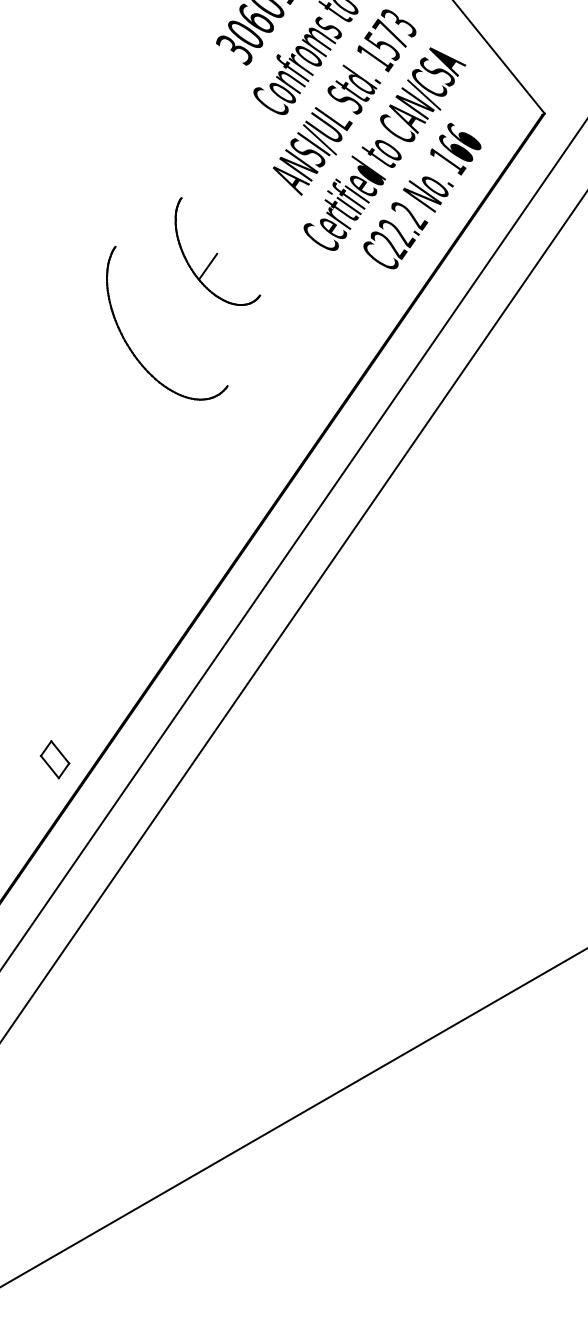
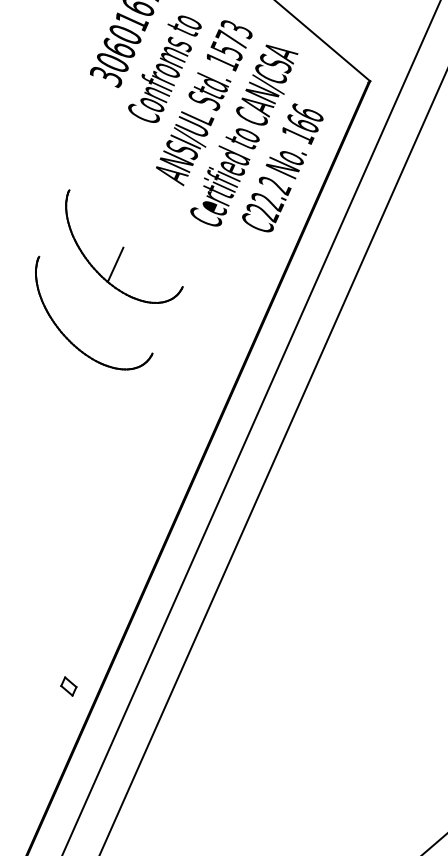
part: (217, 251) -> (123, 244), size x1.43
part: (54, 759) -> (68, 686), size x0.62

